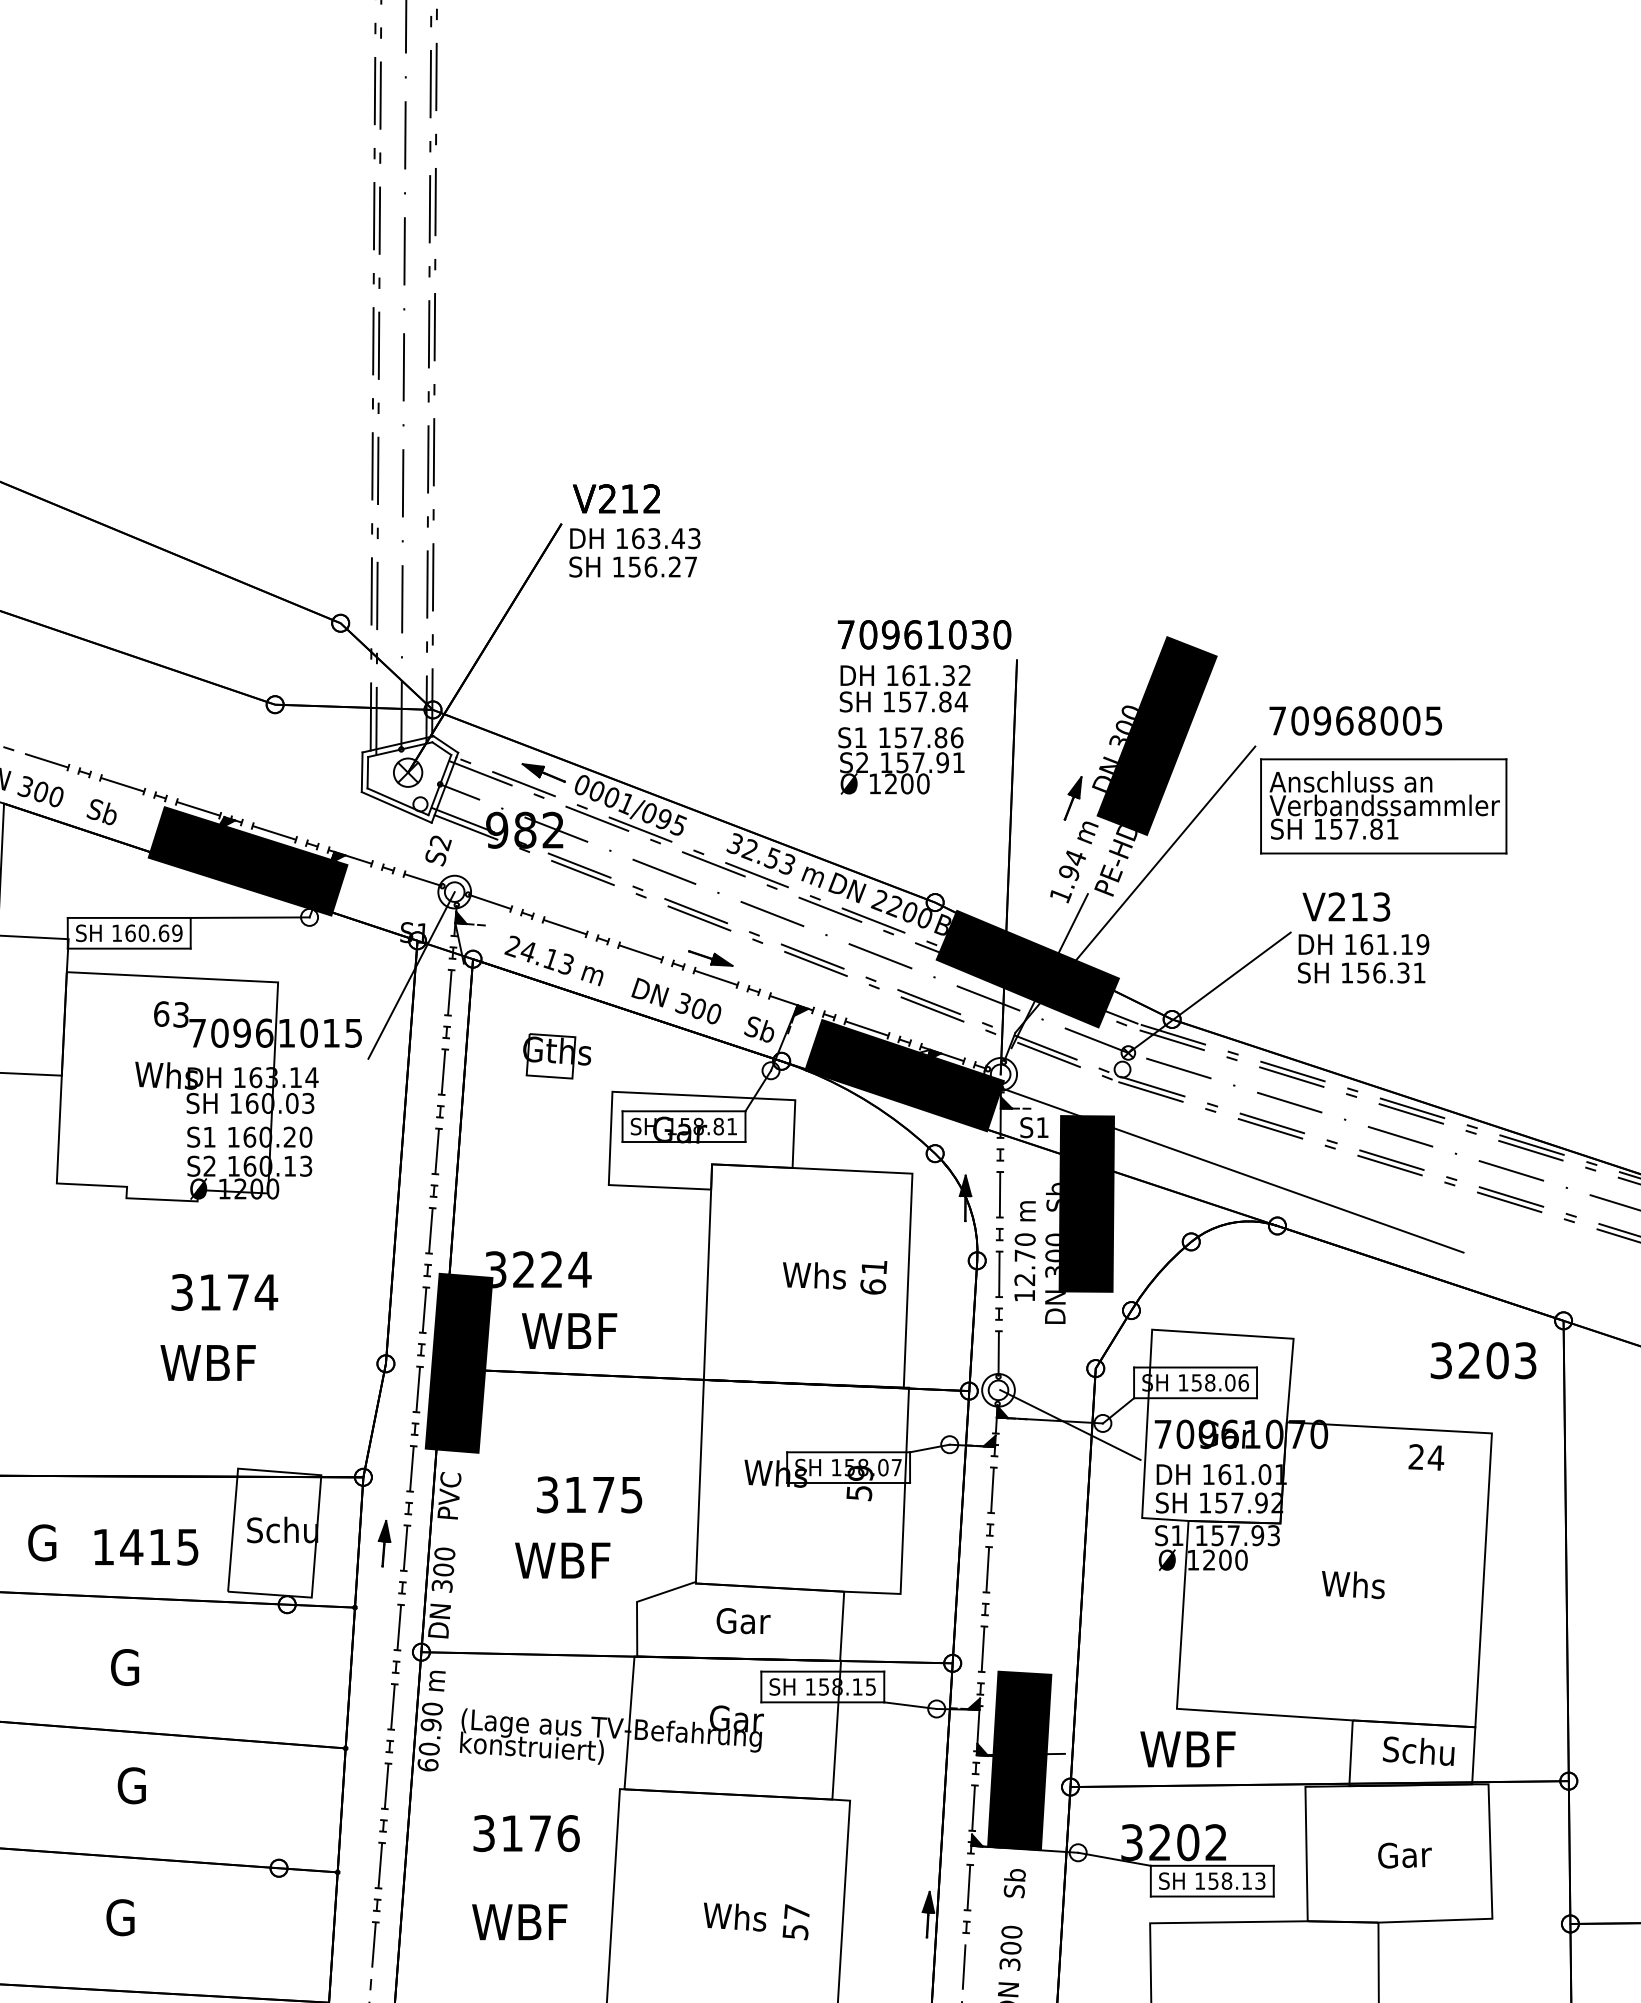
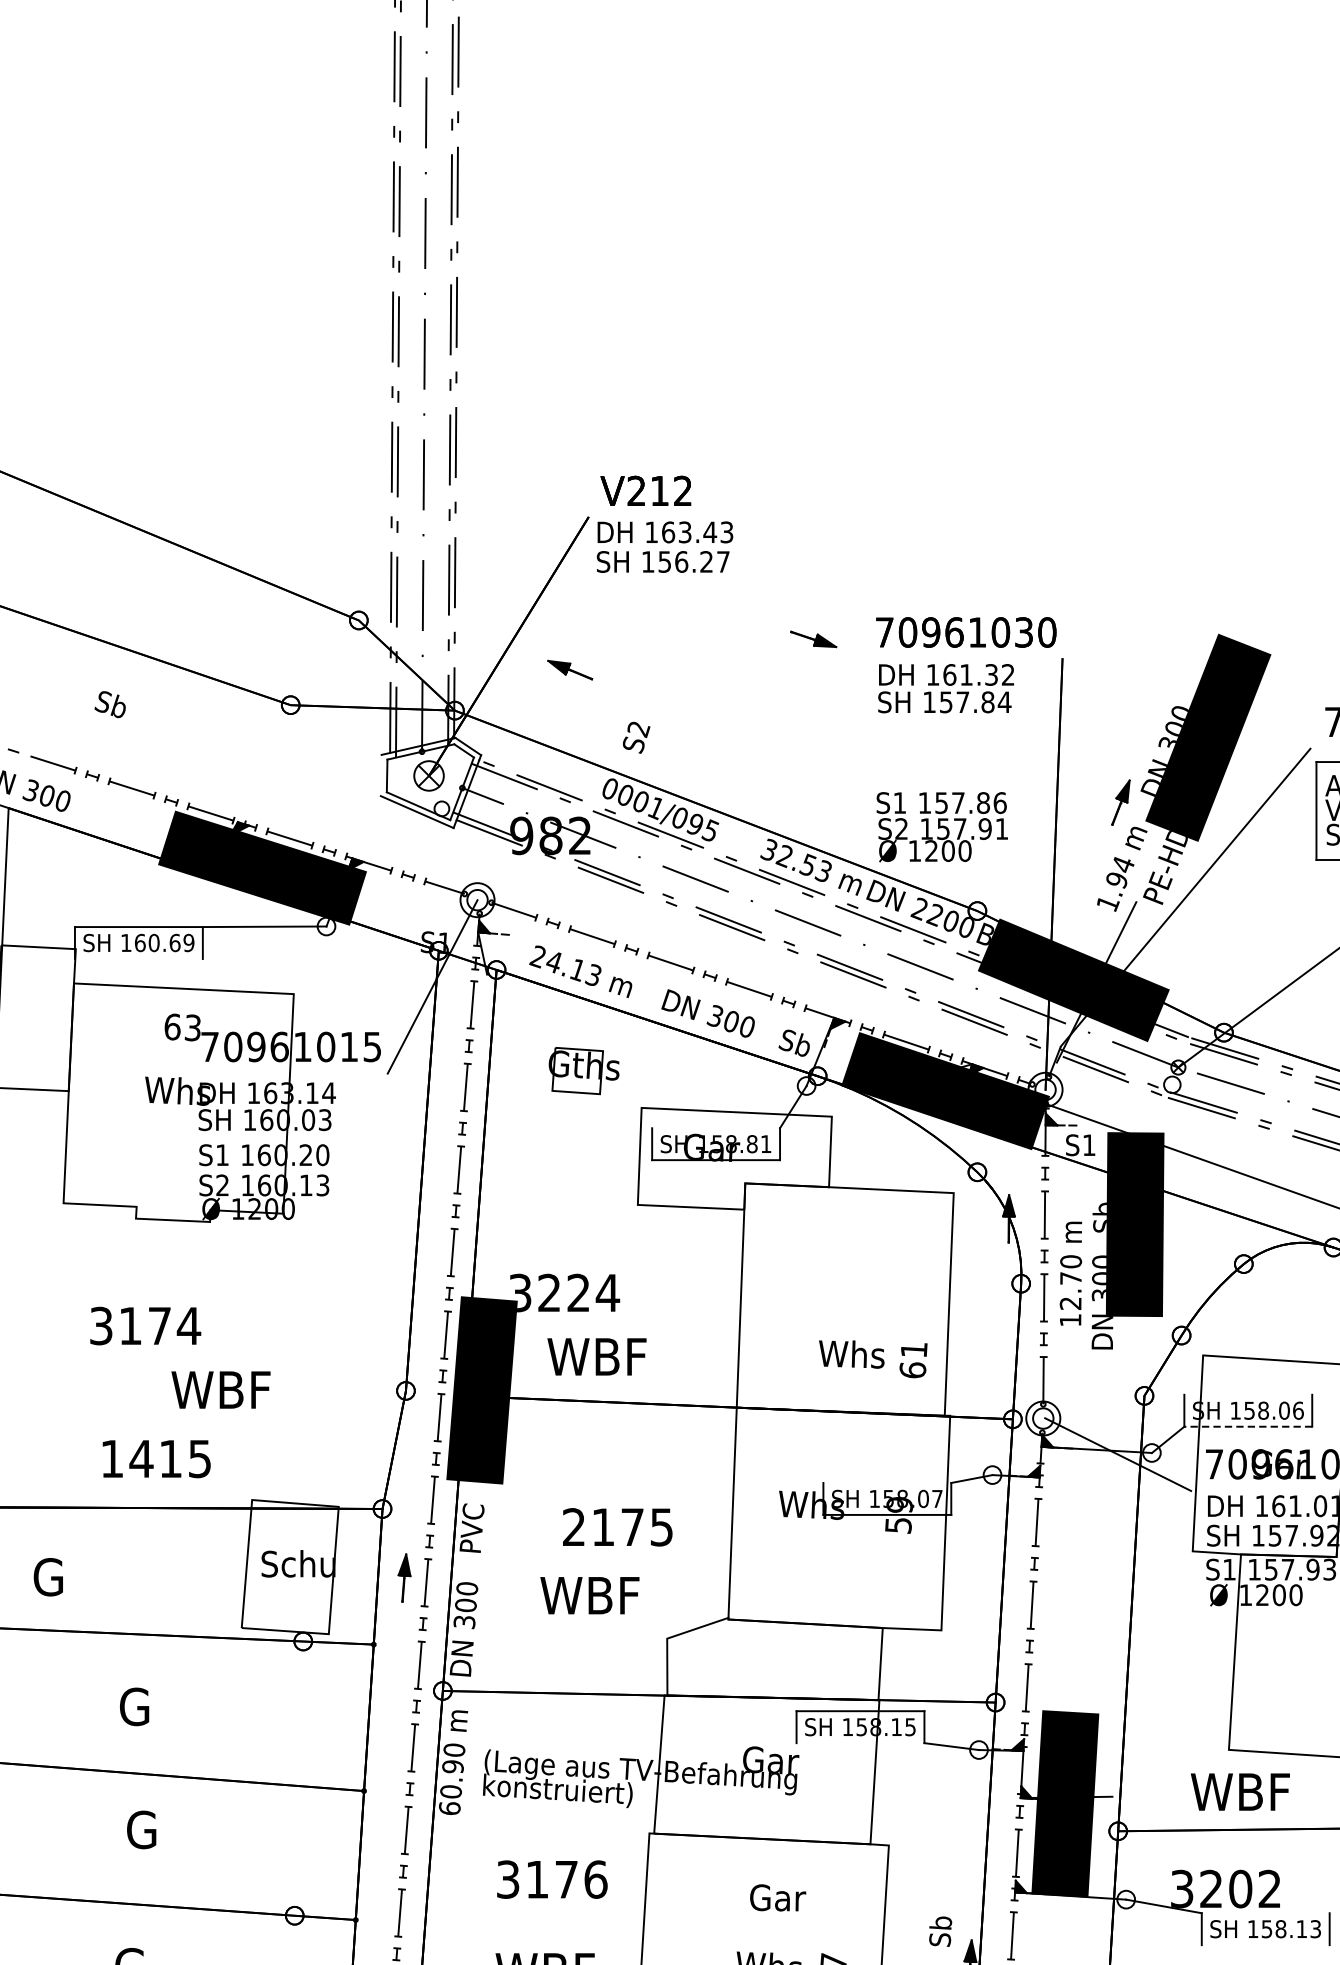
text: (901, 760) -> (942, 826), moved
line: (361, 772) -> (380, 775), removed
part: (543, 772) -> (569, 669), moved
text: (101, 812) -> (110, 704), moved
text: (438, 850) -> (636, 737), moved
line: (128, 948) -> (138, 958), removed
part: (710, 958) -> (813, 639), moved
line: (683, 1111) -> (715, 1128), removed
text: (814, 1275) -> (851, 1354), moved
text: (873, 1277) -> (913, 1360), moved
text: (224, 1292) -> (145, 1326), moved
line: (1195, 1367) -> (1248, 1394), removed
line: (1195, 1398) -> (1248, 1427), solid -> dashed
line: (848, 1452) -> (887, 1483), removed
text: (547, 1494) -> (574, 1526), 3175 -> 2175
text: (146, 1547) -> (156, 1459), moved
text: (743, 1621) -> (777, 1898), moved
line: (822, 1702) -> (860, 1743), removed
line: (1211, 1865) -> (1264, 1912), removed
text: (1014, 1883) -> (940, 1931), moved
line: (1211, 1896) -> (1264, 1945), removed

